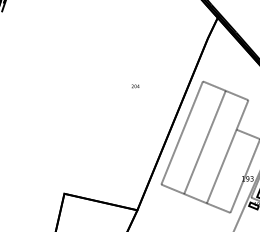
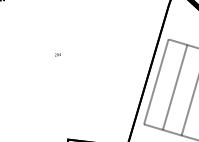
text: (135, 86) -> (57, 54), moved

